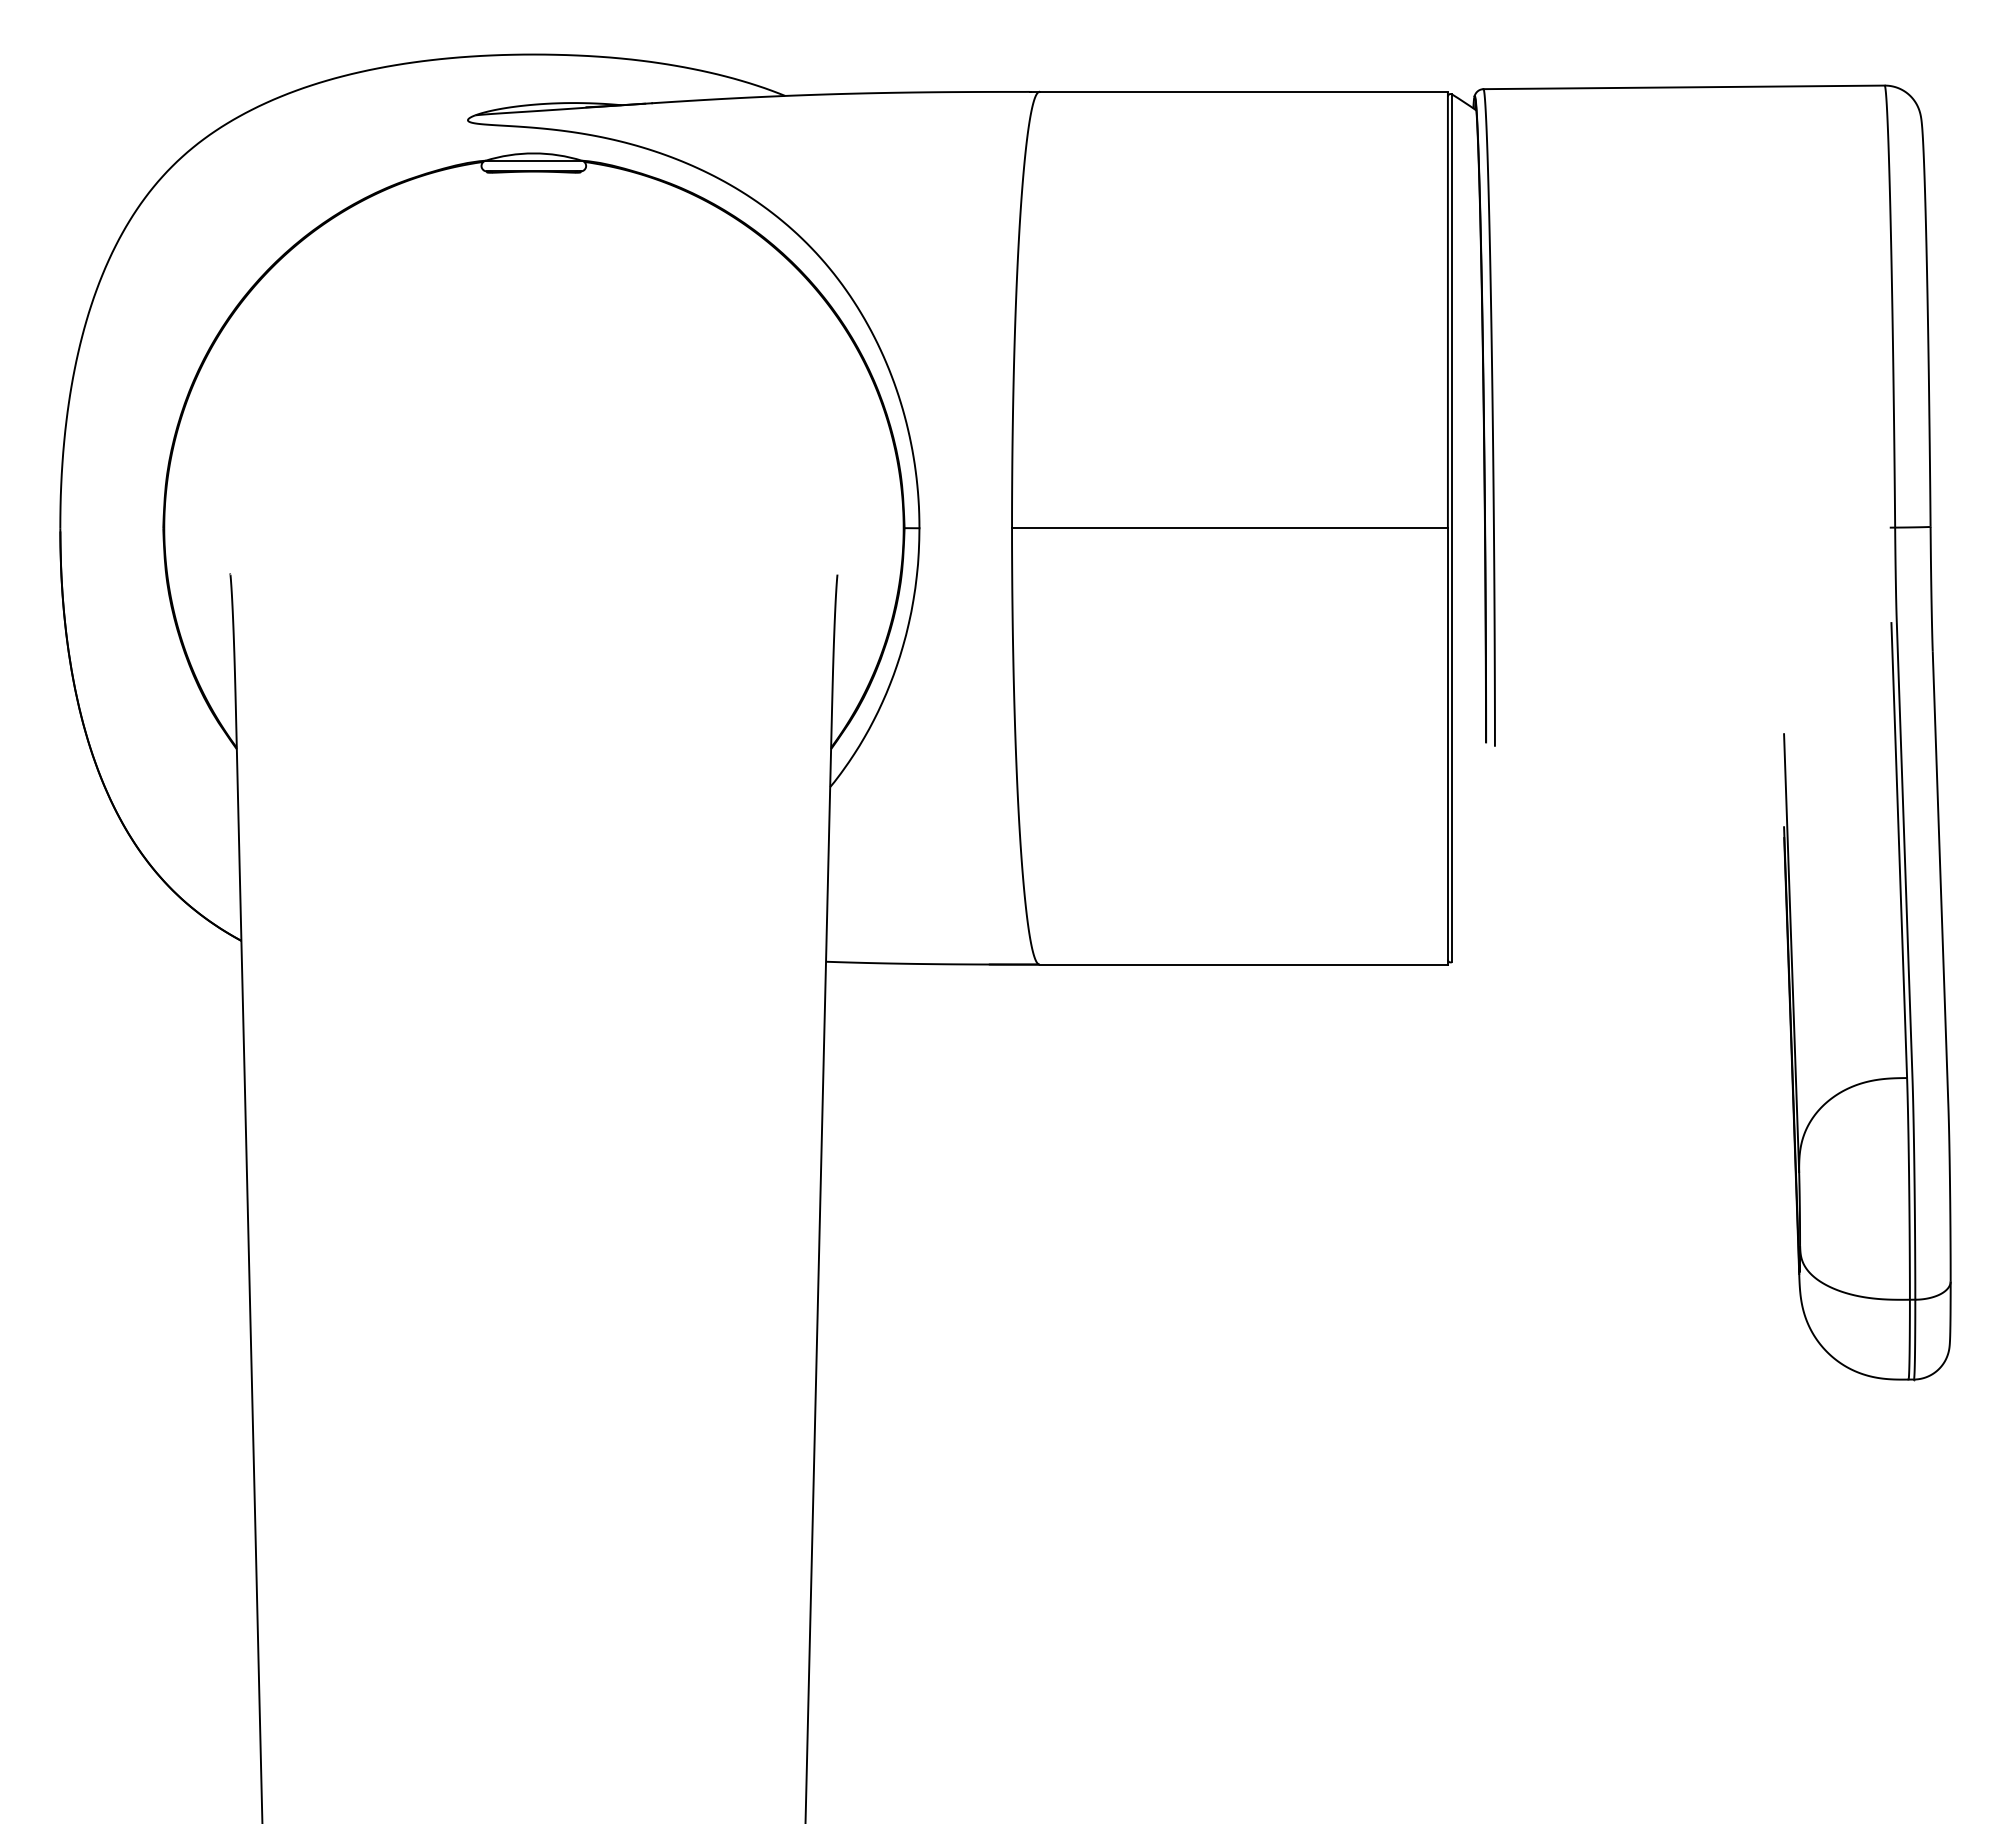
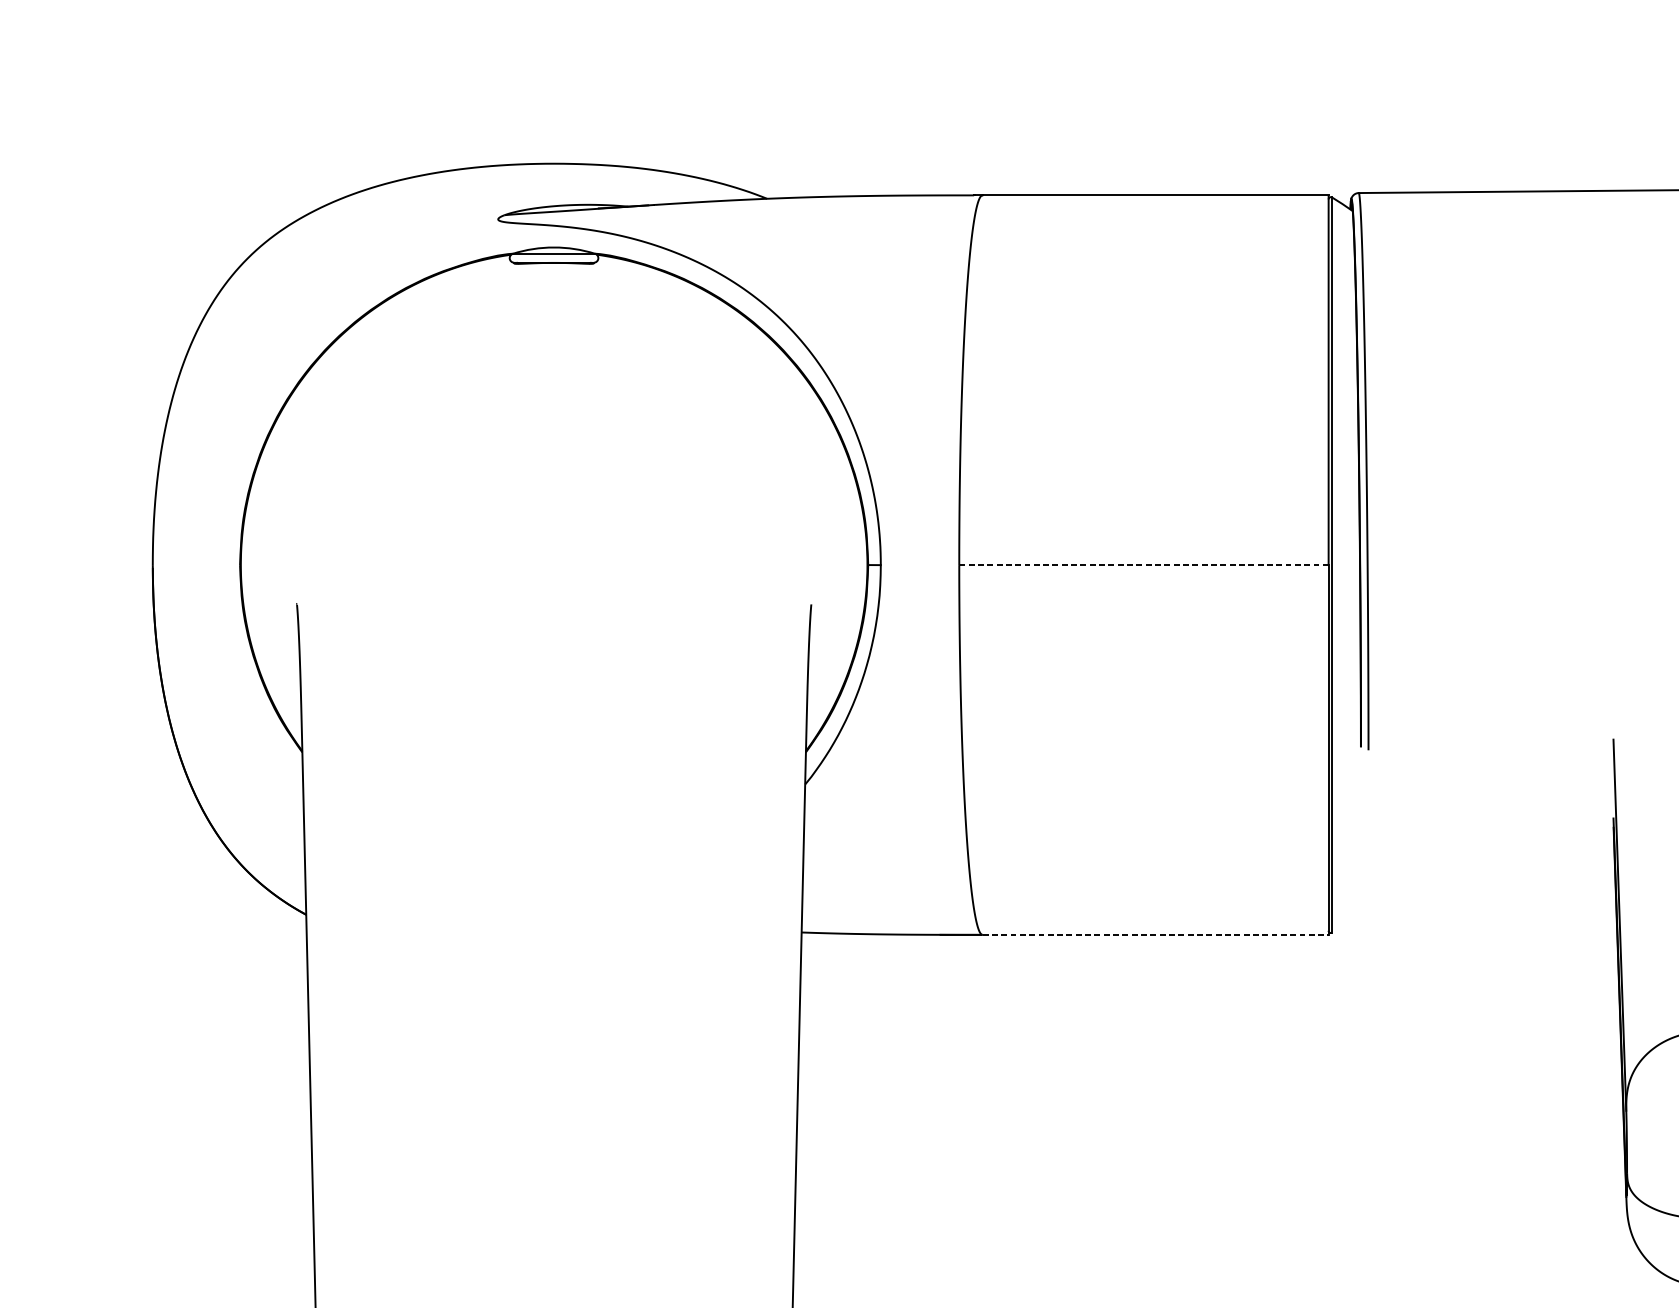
line: (1229, 528) -> (1143, 565), solid -> dashed
line: (1244, 964) -> (1156, 934), solid -> dashed

